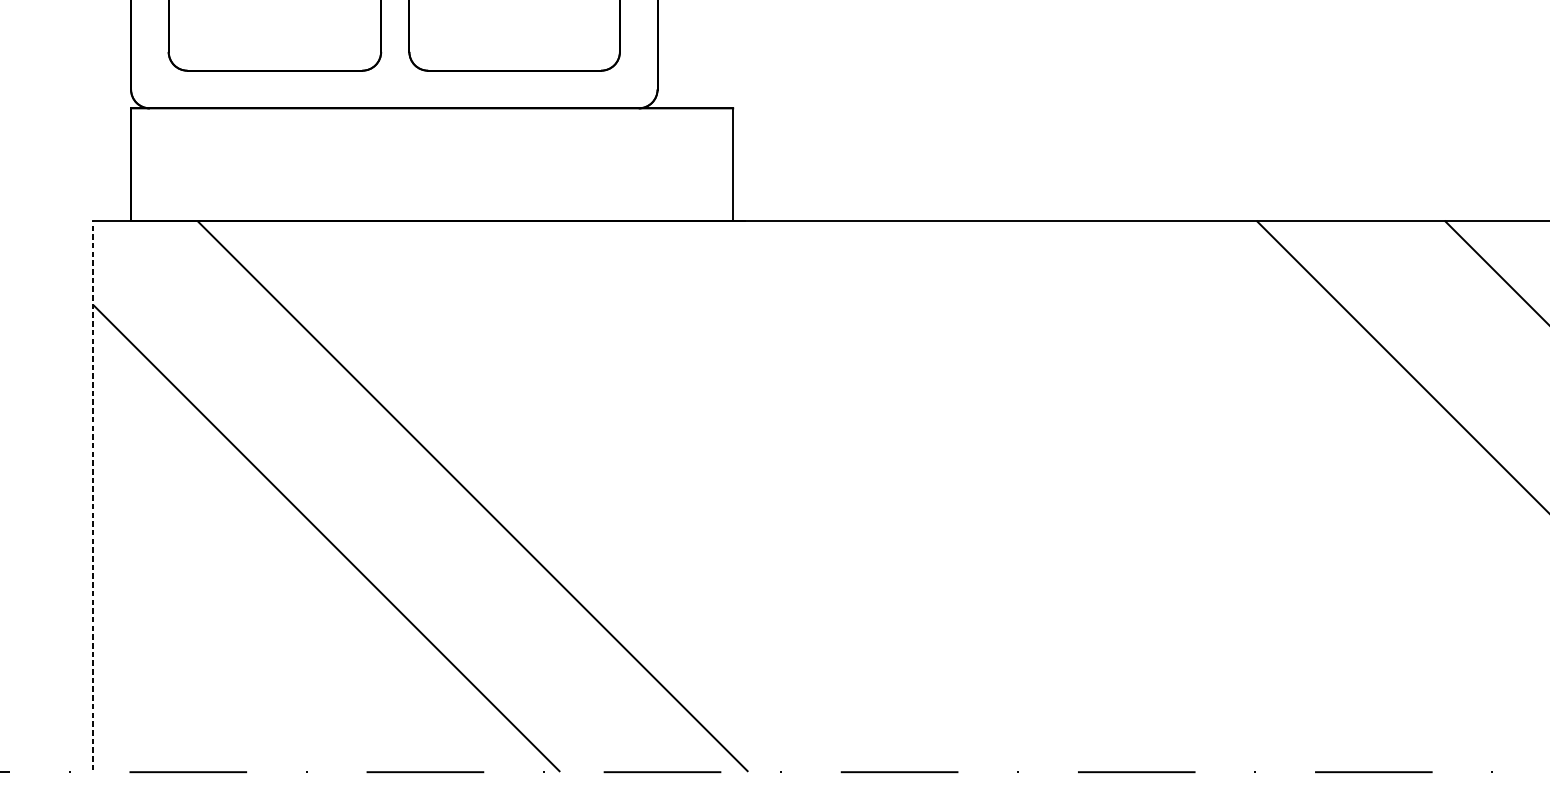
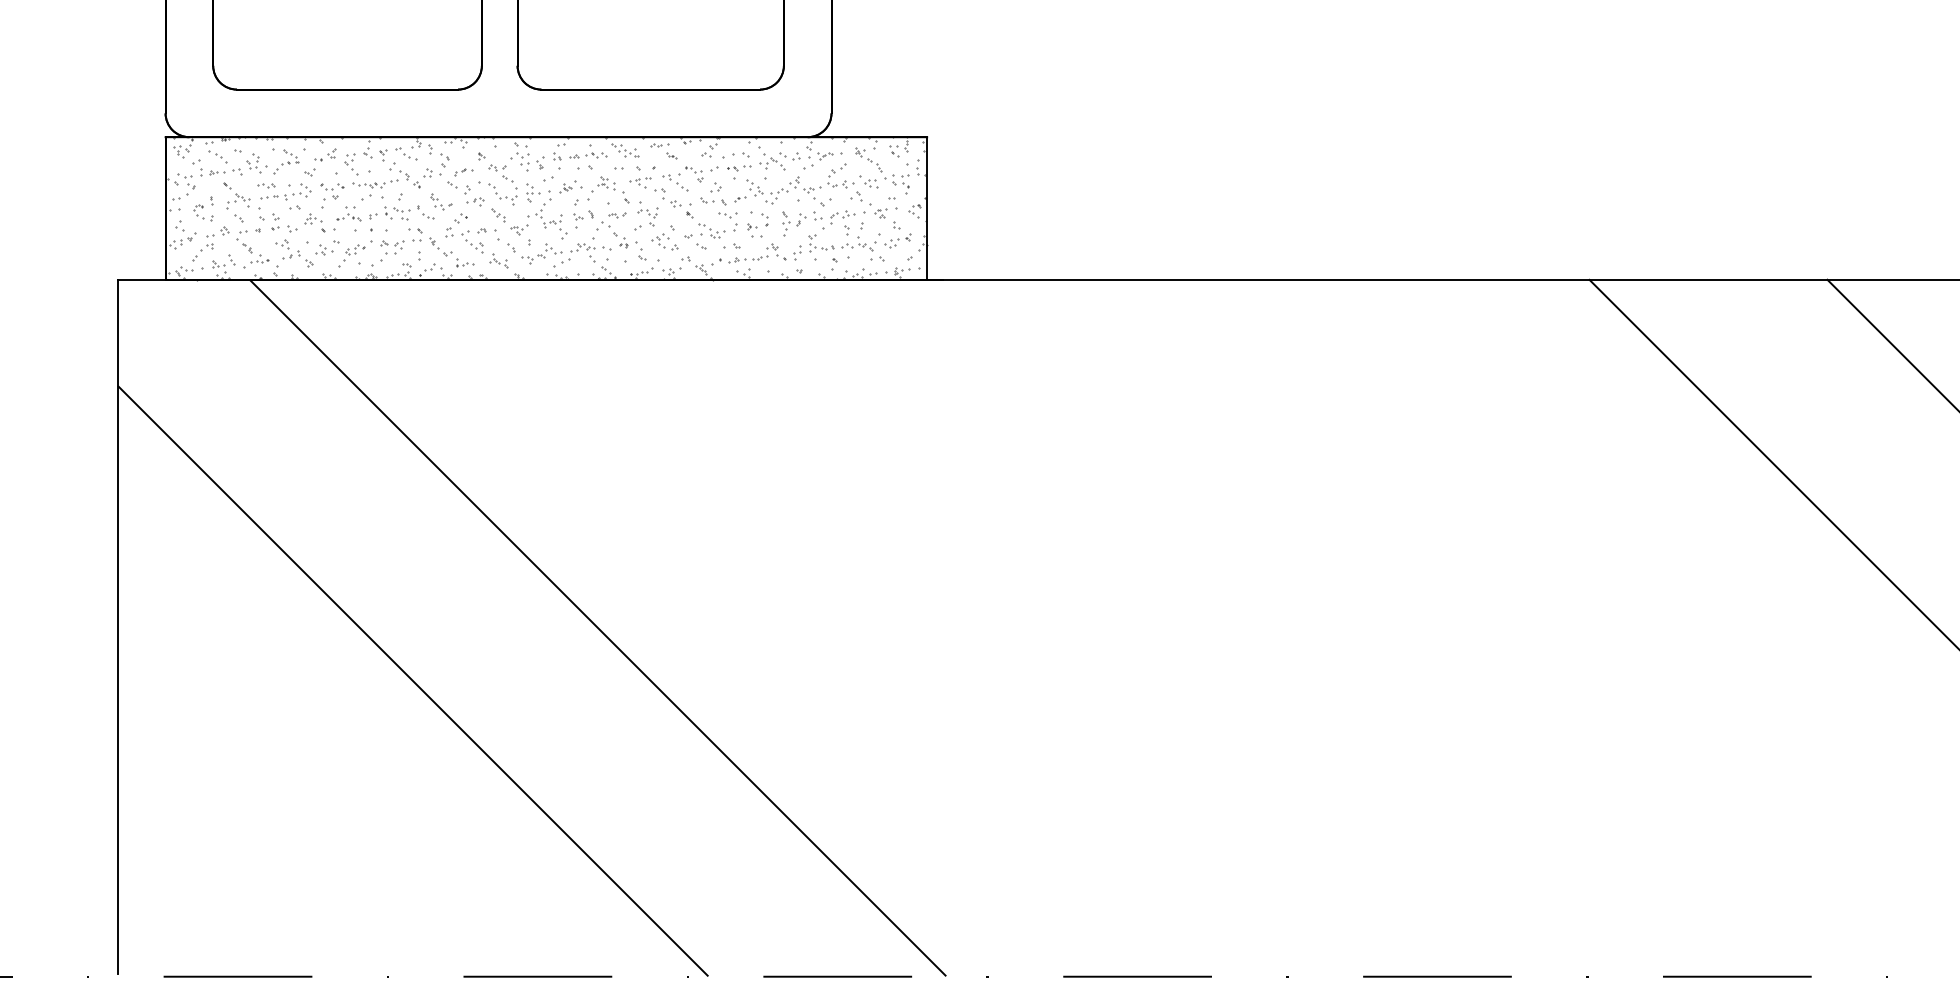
hatch: (431, 164) -> (545, 208), added
line: (93, 495) -> (118, 626), dashed -> solid

